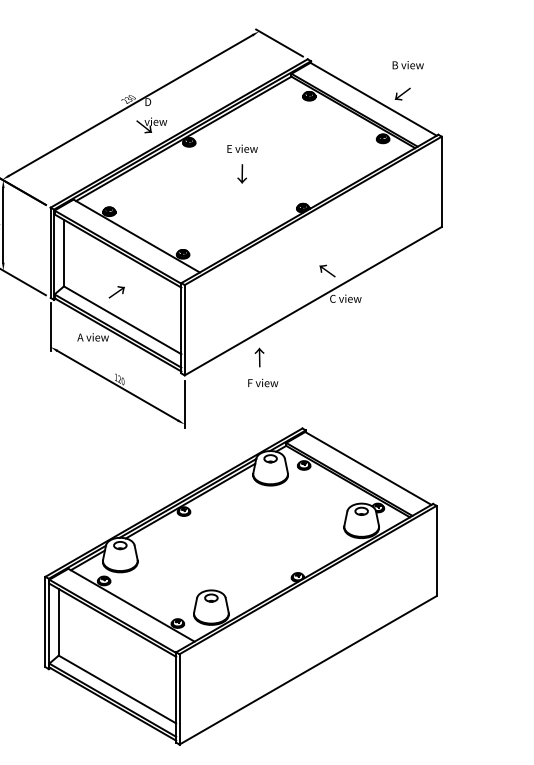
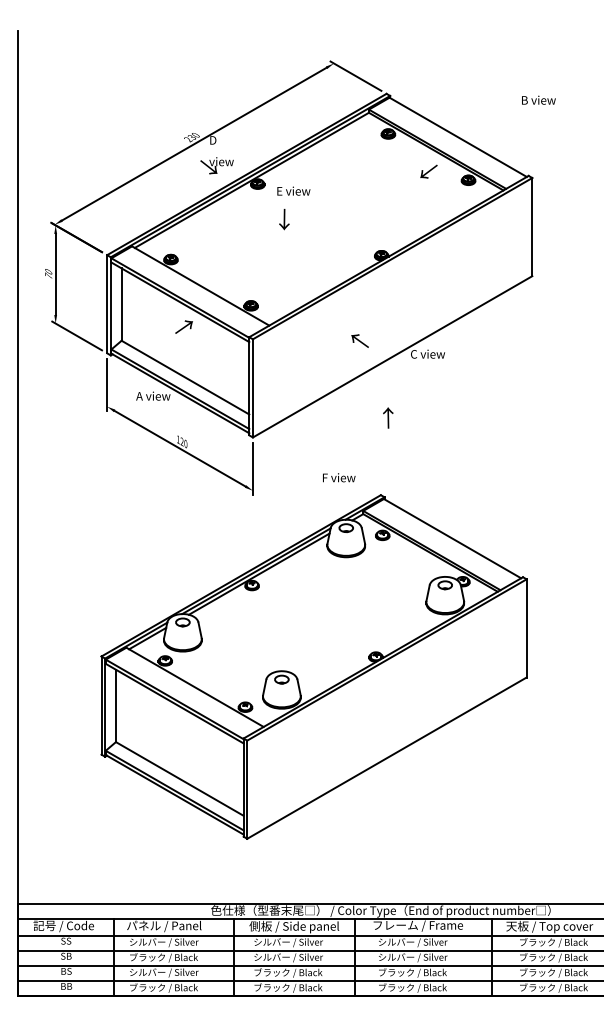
text: (407, 64) -> (538, 99), moved
text: (402, 93) -> (428, 171), moved
text: (242, 148) -> (293, 190), moved
text: (242, 173) -> (284, 219), moved
text: (326, 270) -> (359, 340), moved
text: (116, 291) -> (183, 326), moved
text: (259, 357) -> (388, 417), moved
text: (263, 382) -> (339, 477), moved

